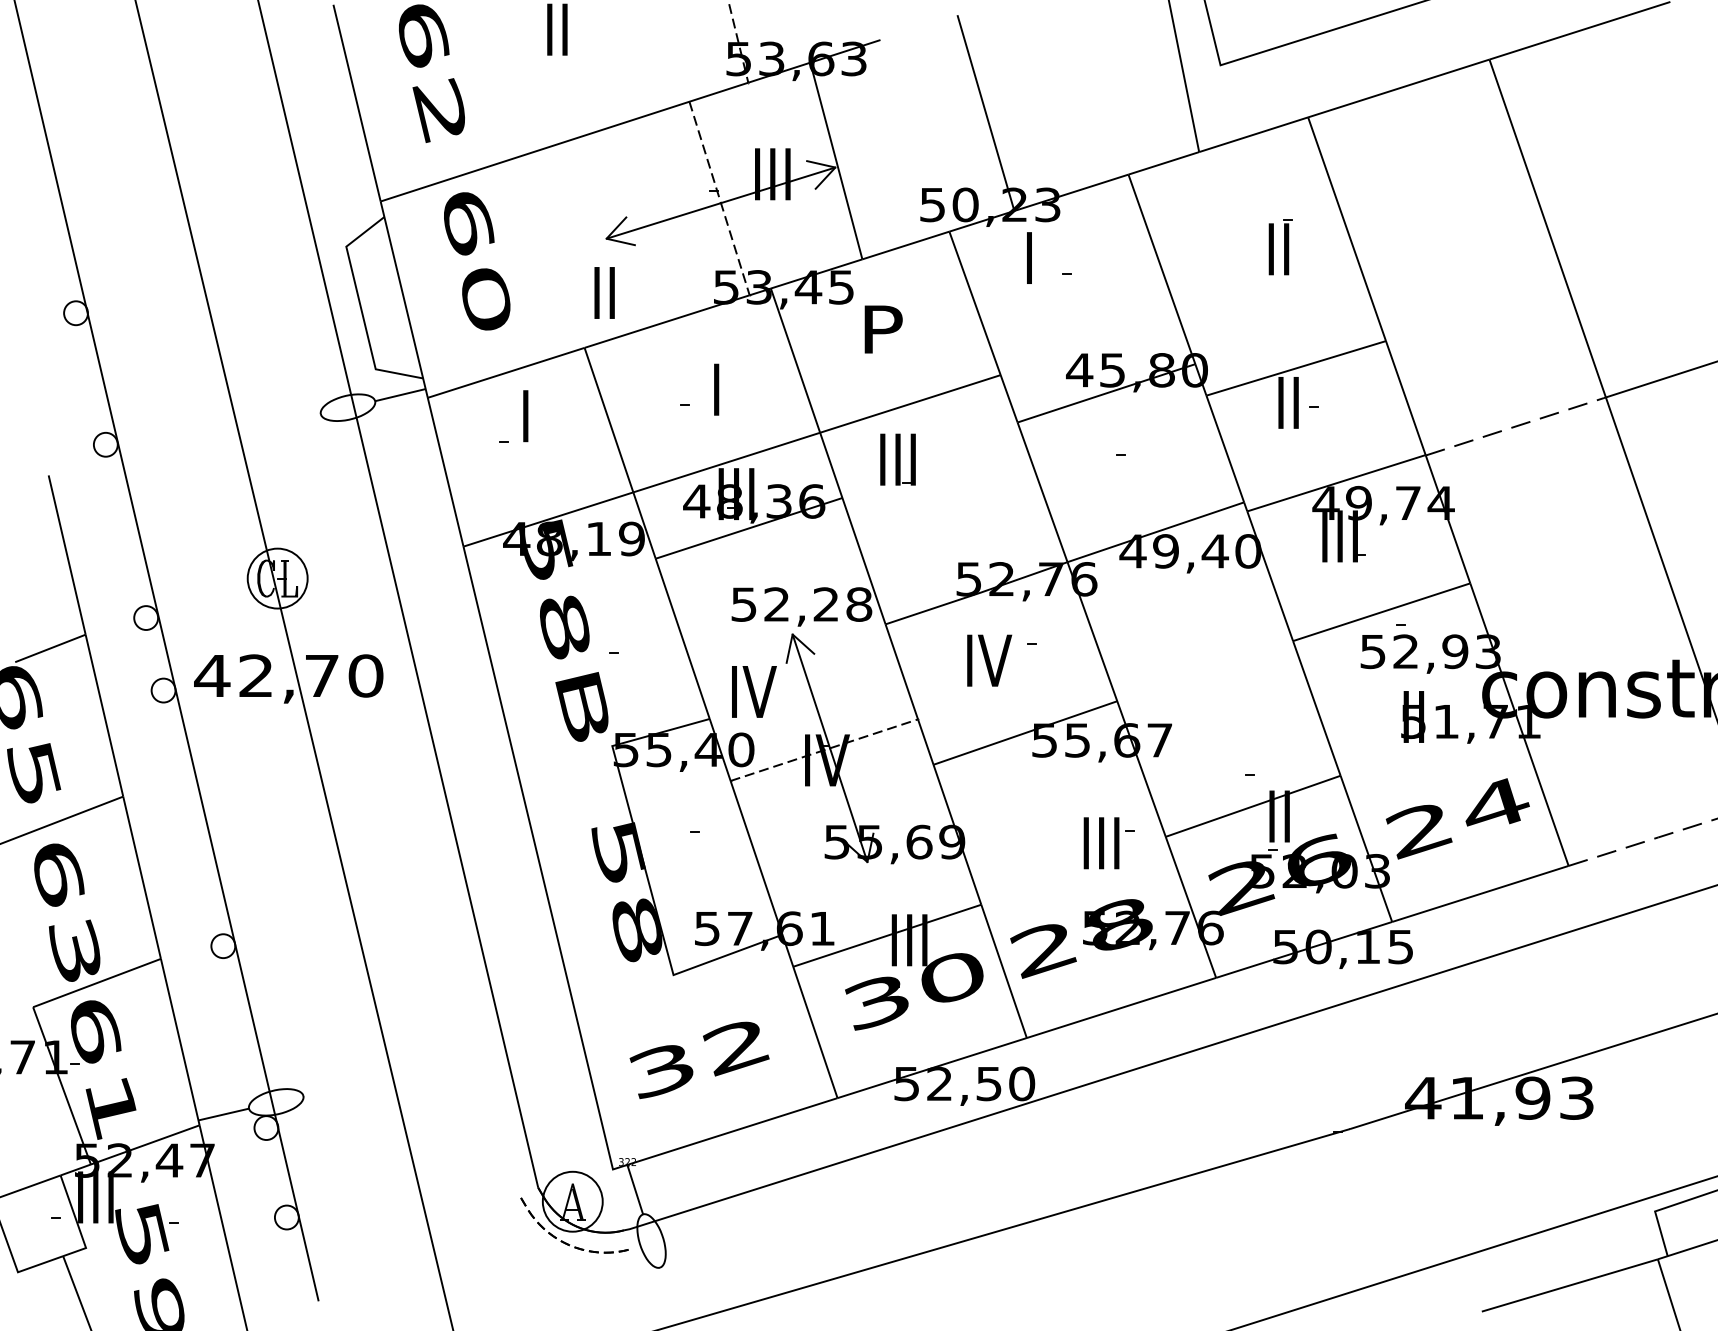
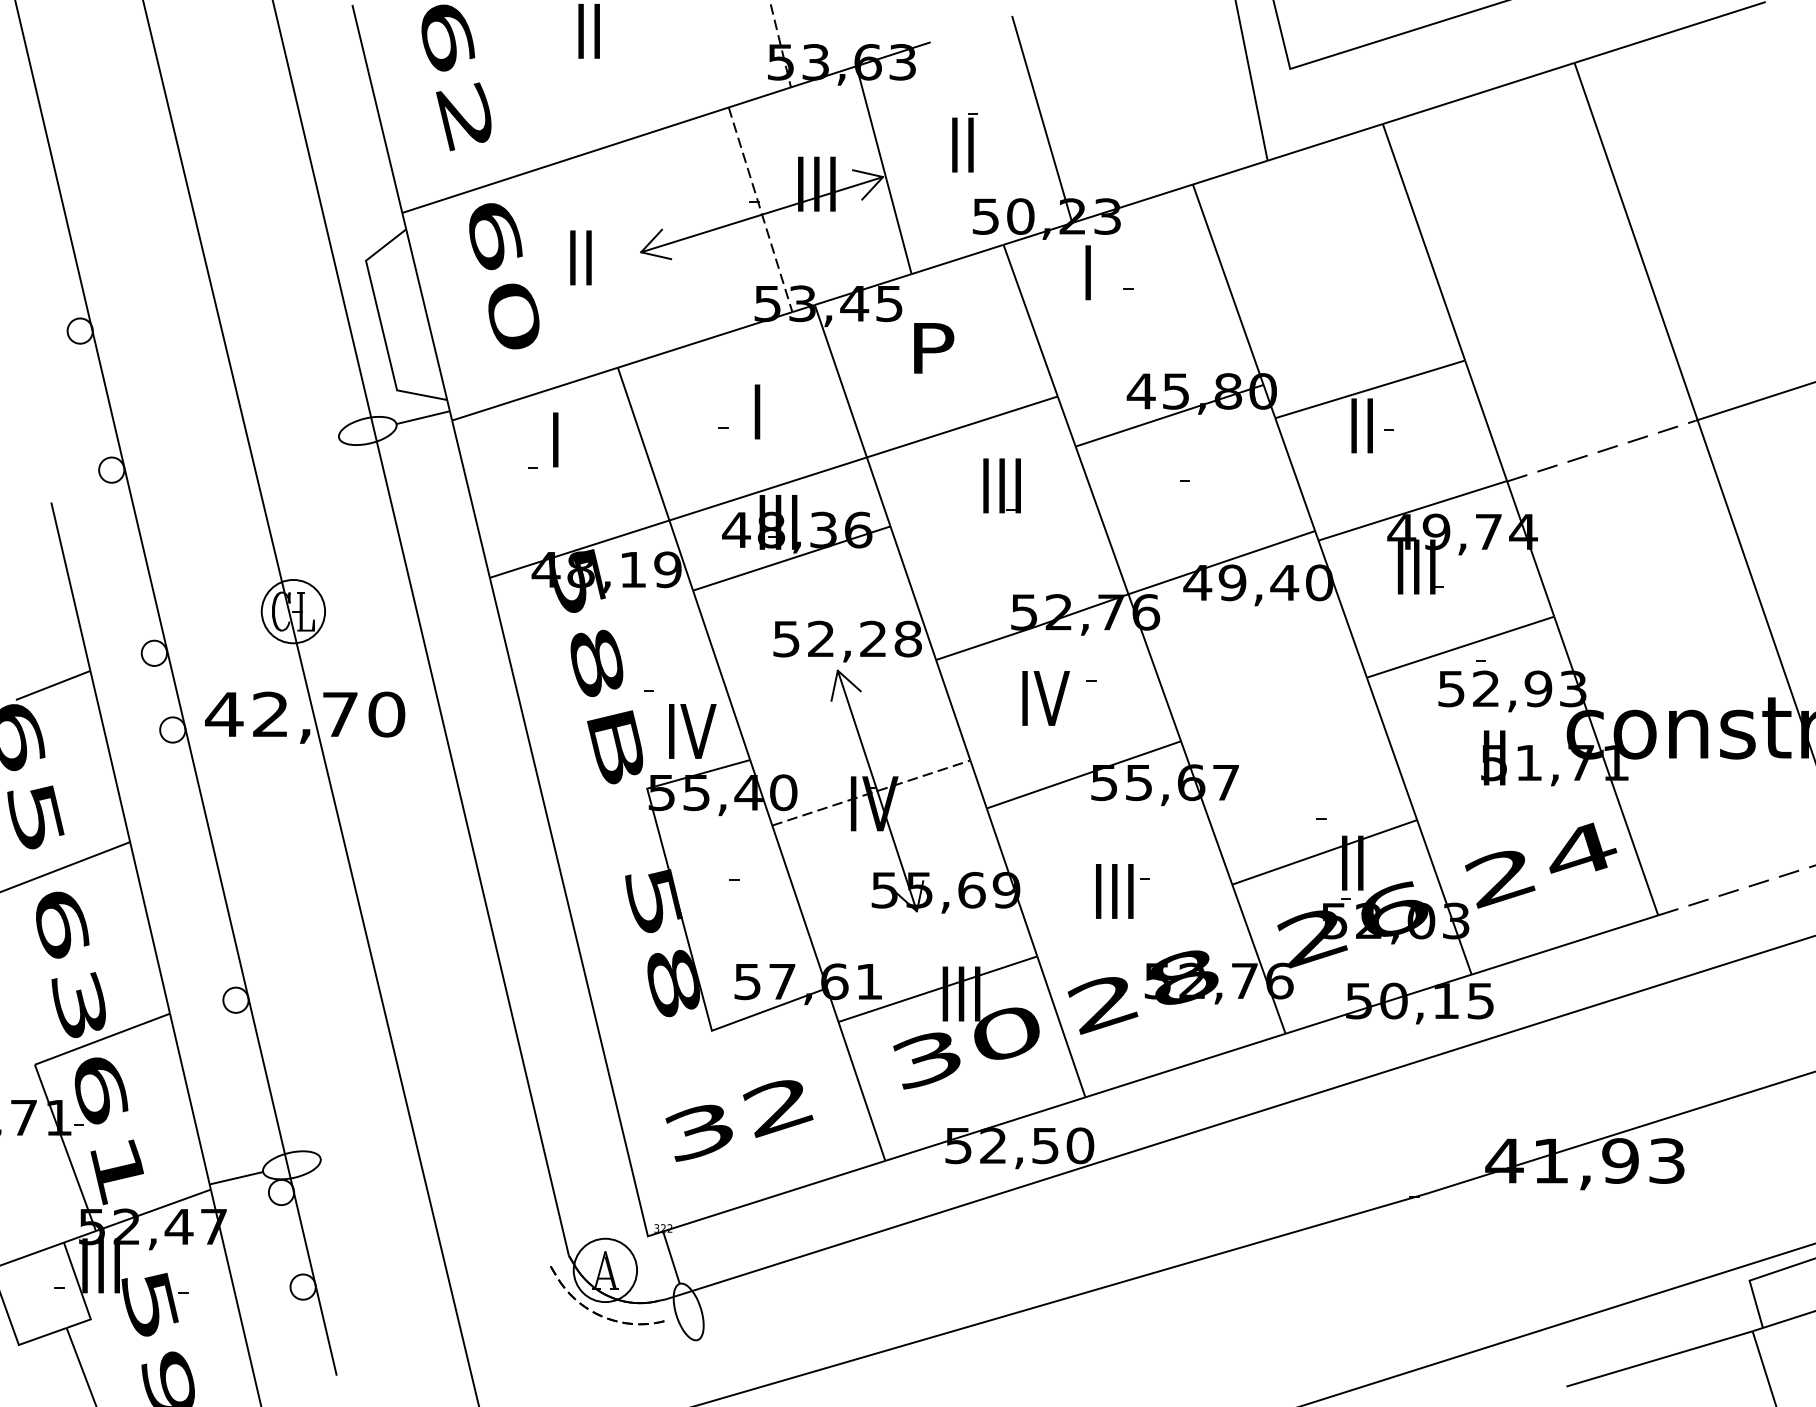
part: (1280, 247) -> (964, 143), moved
text: (604, 292) -> (580, 257), moved
part: (897, 459) -> (1001, 485), moved
text: (754, 691) -> (692, 730), moved
part: (1108, 843) -> (1122, 891), moved

